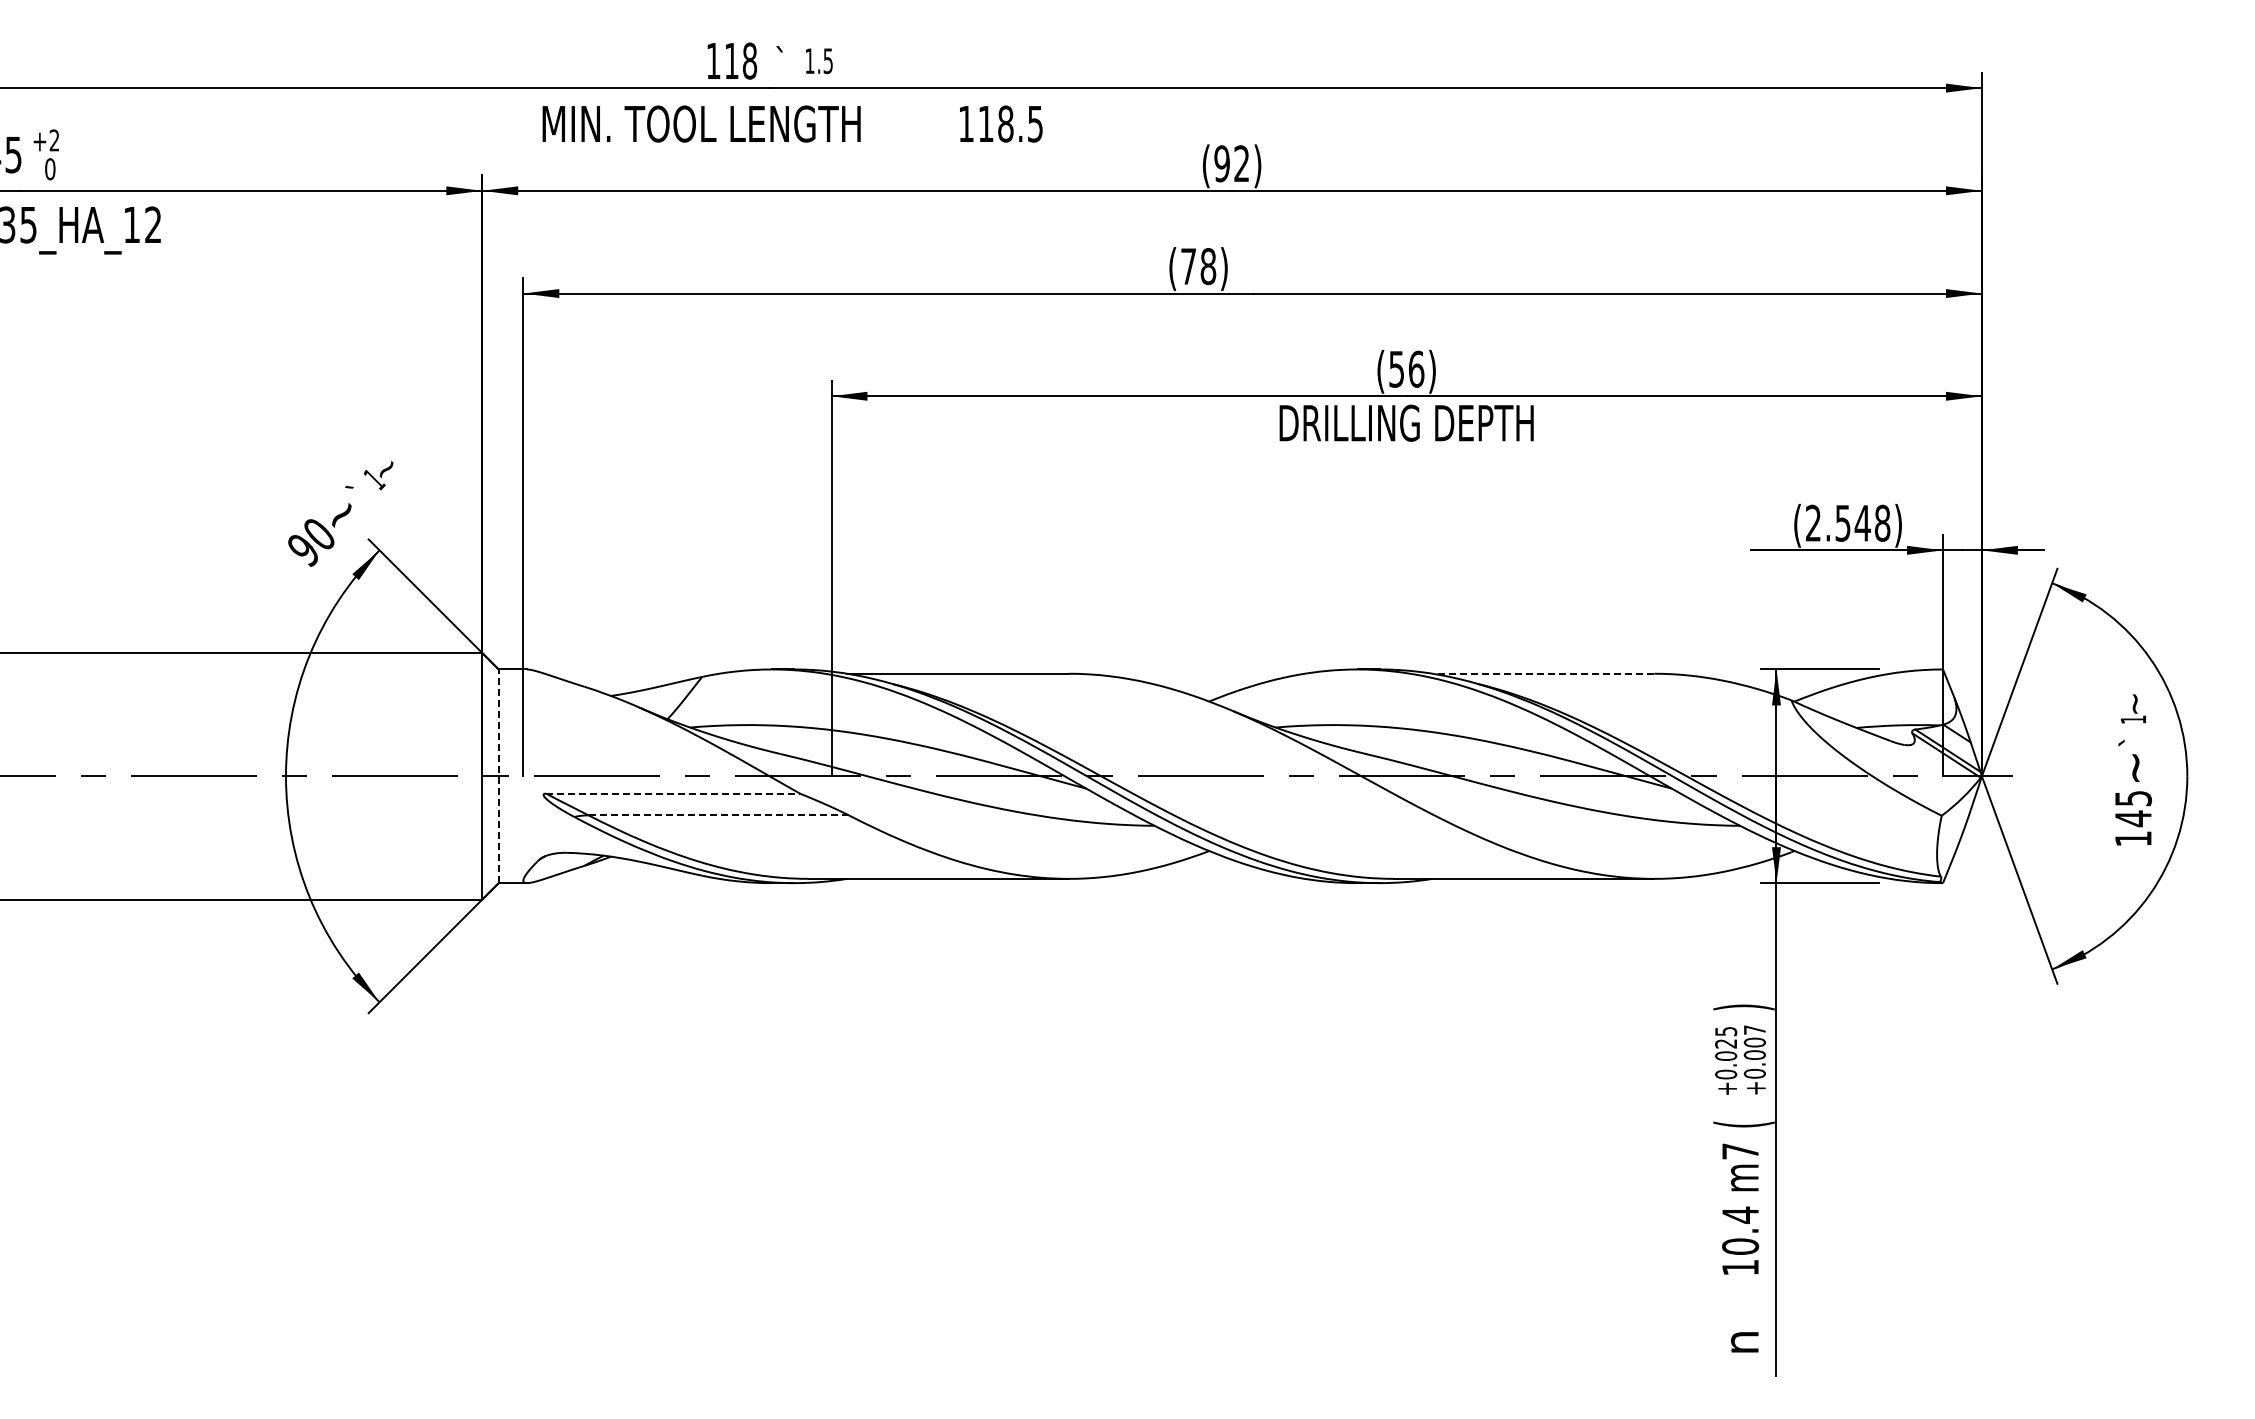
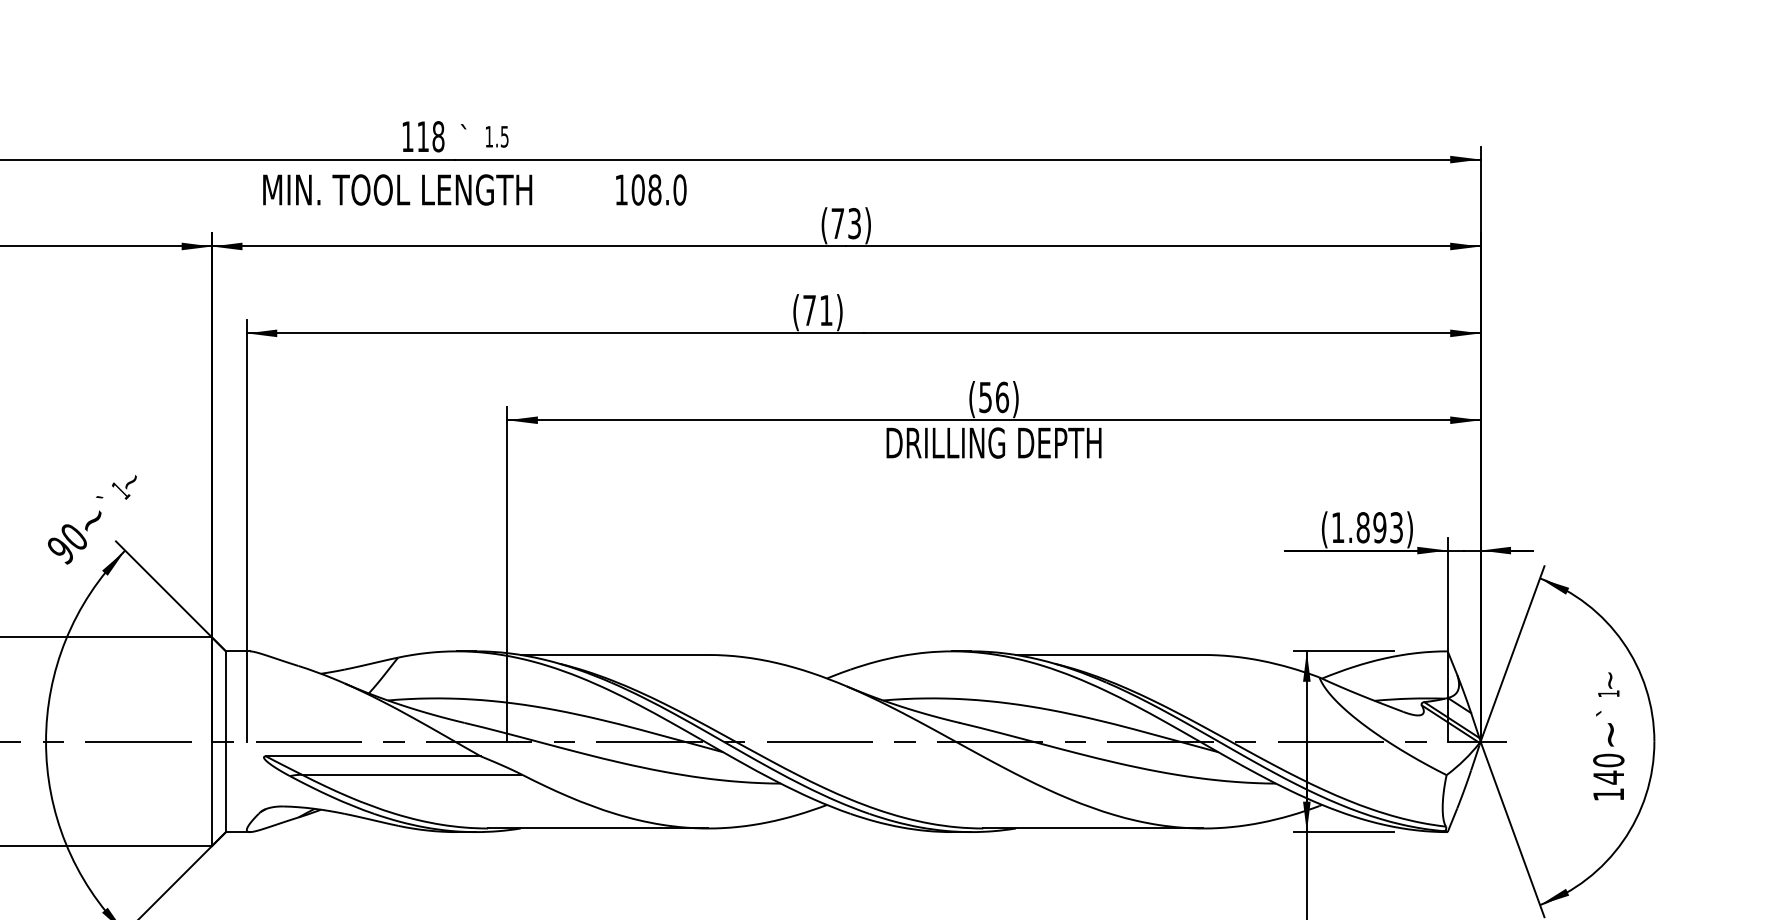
text: (1010, 123) -> (658, 189), 118.5 -> 108.0
text: (1231, 163) -> (845, 223), (92) -> (73)
text: (1208, 266) -> (826, 310), (78) -> (71)
text: (1848, 522) -> (1367, 527), (2.548) -> (1.893)
line: (1543, 673) -> (1109, 654), dashed -> solid
line: (498, 776) -> (225, 741), dashed -> solid
line: (673, 793) -> (373, 756), dashed -> solid
text: (2133, 798) -> (1608, 760), 145 -> 140
line: (718, 815) -> (411, 774), dashed -> solid

